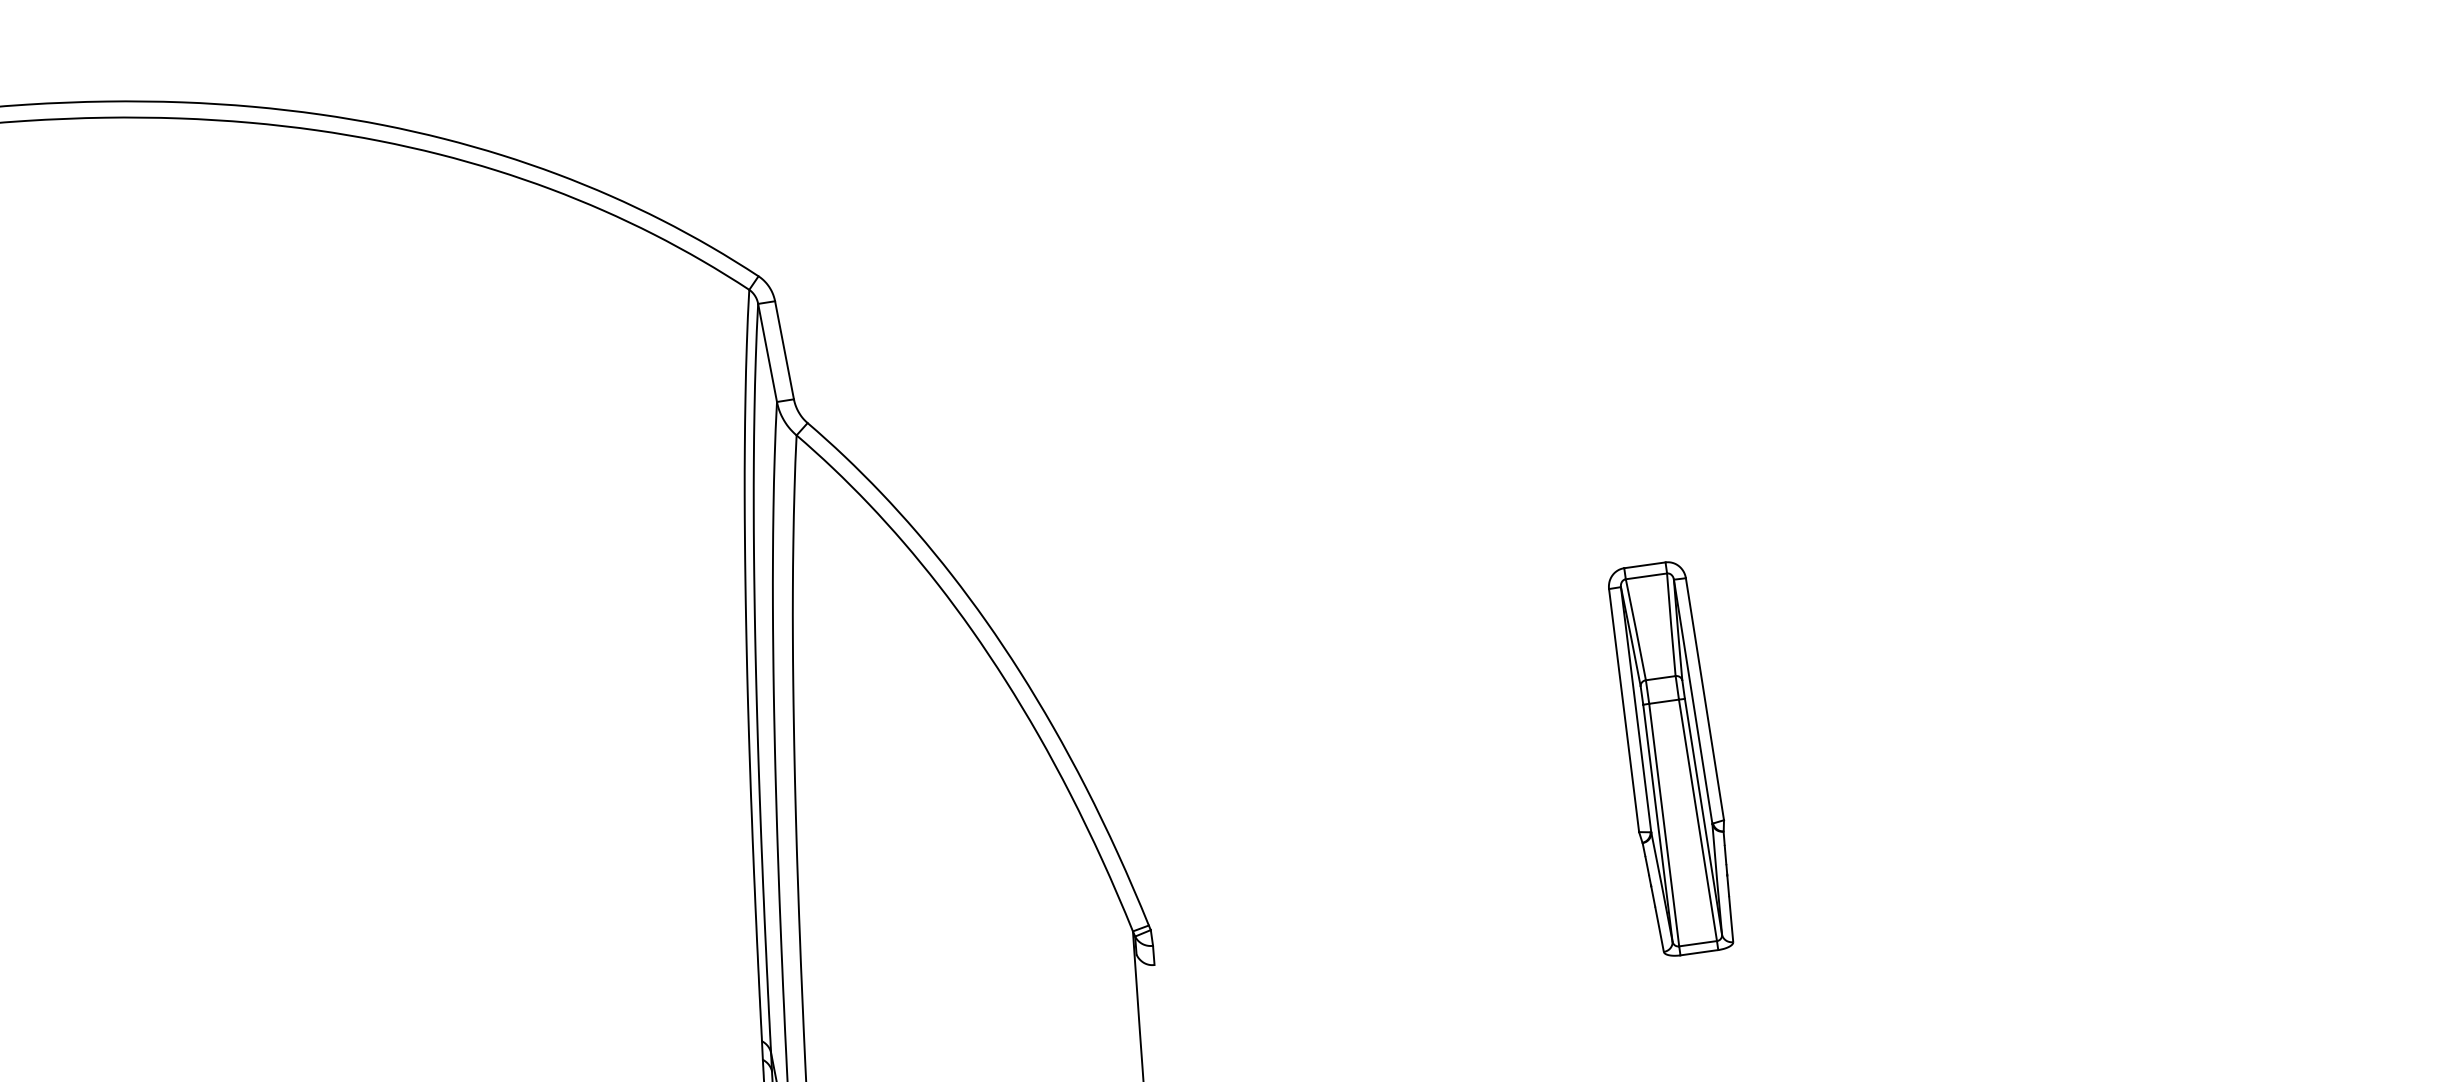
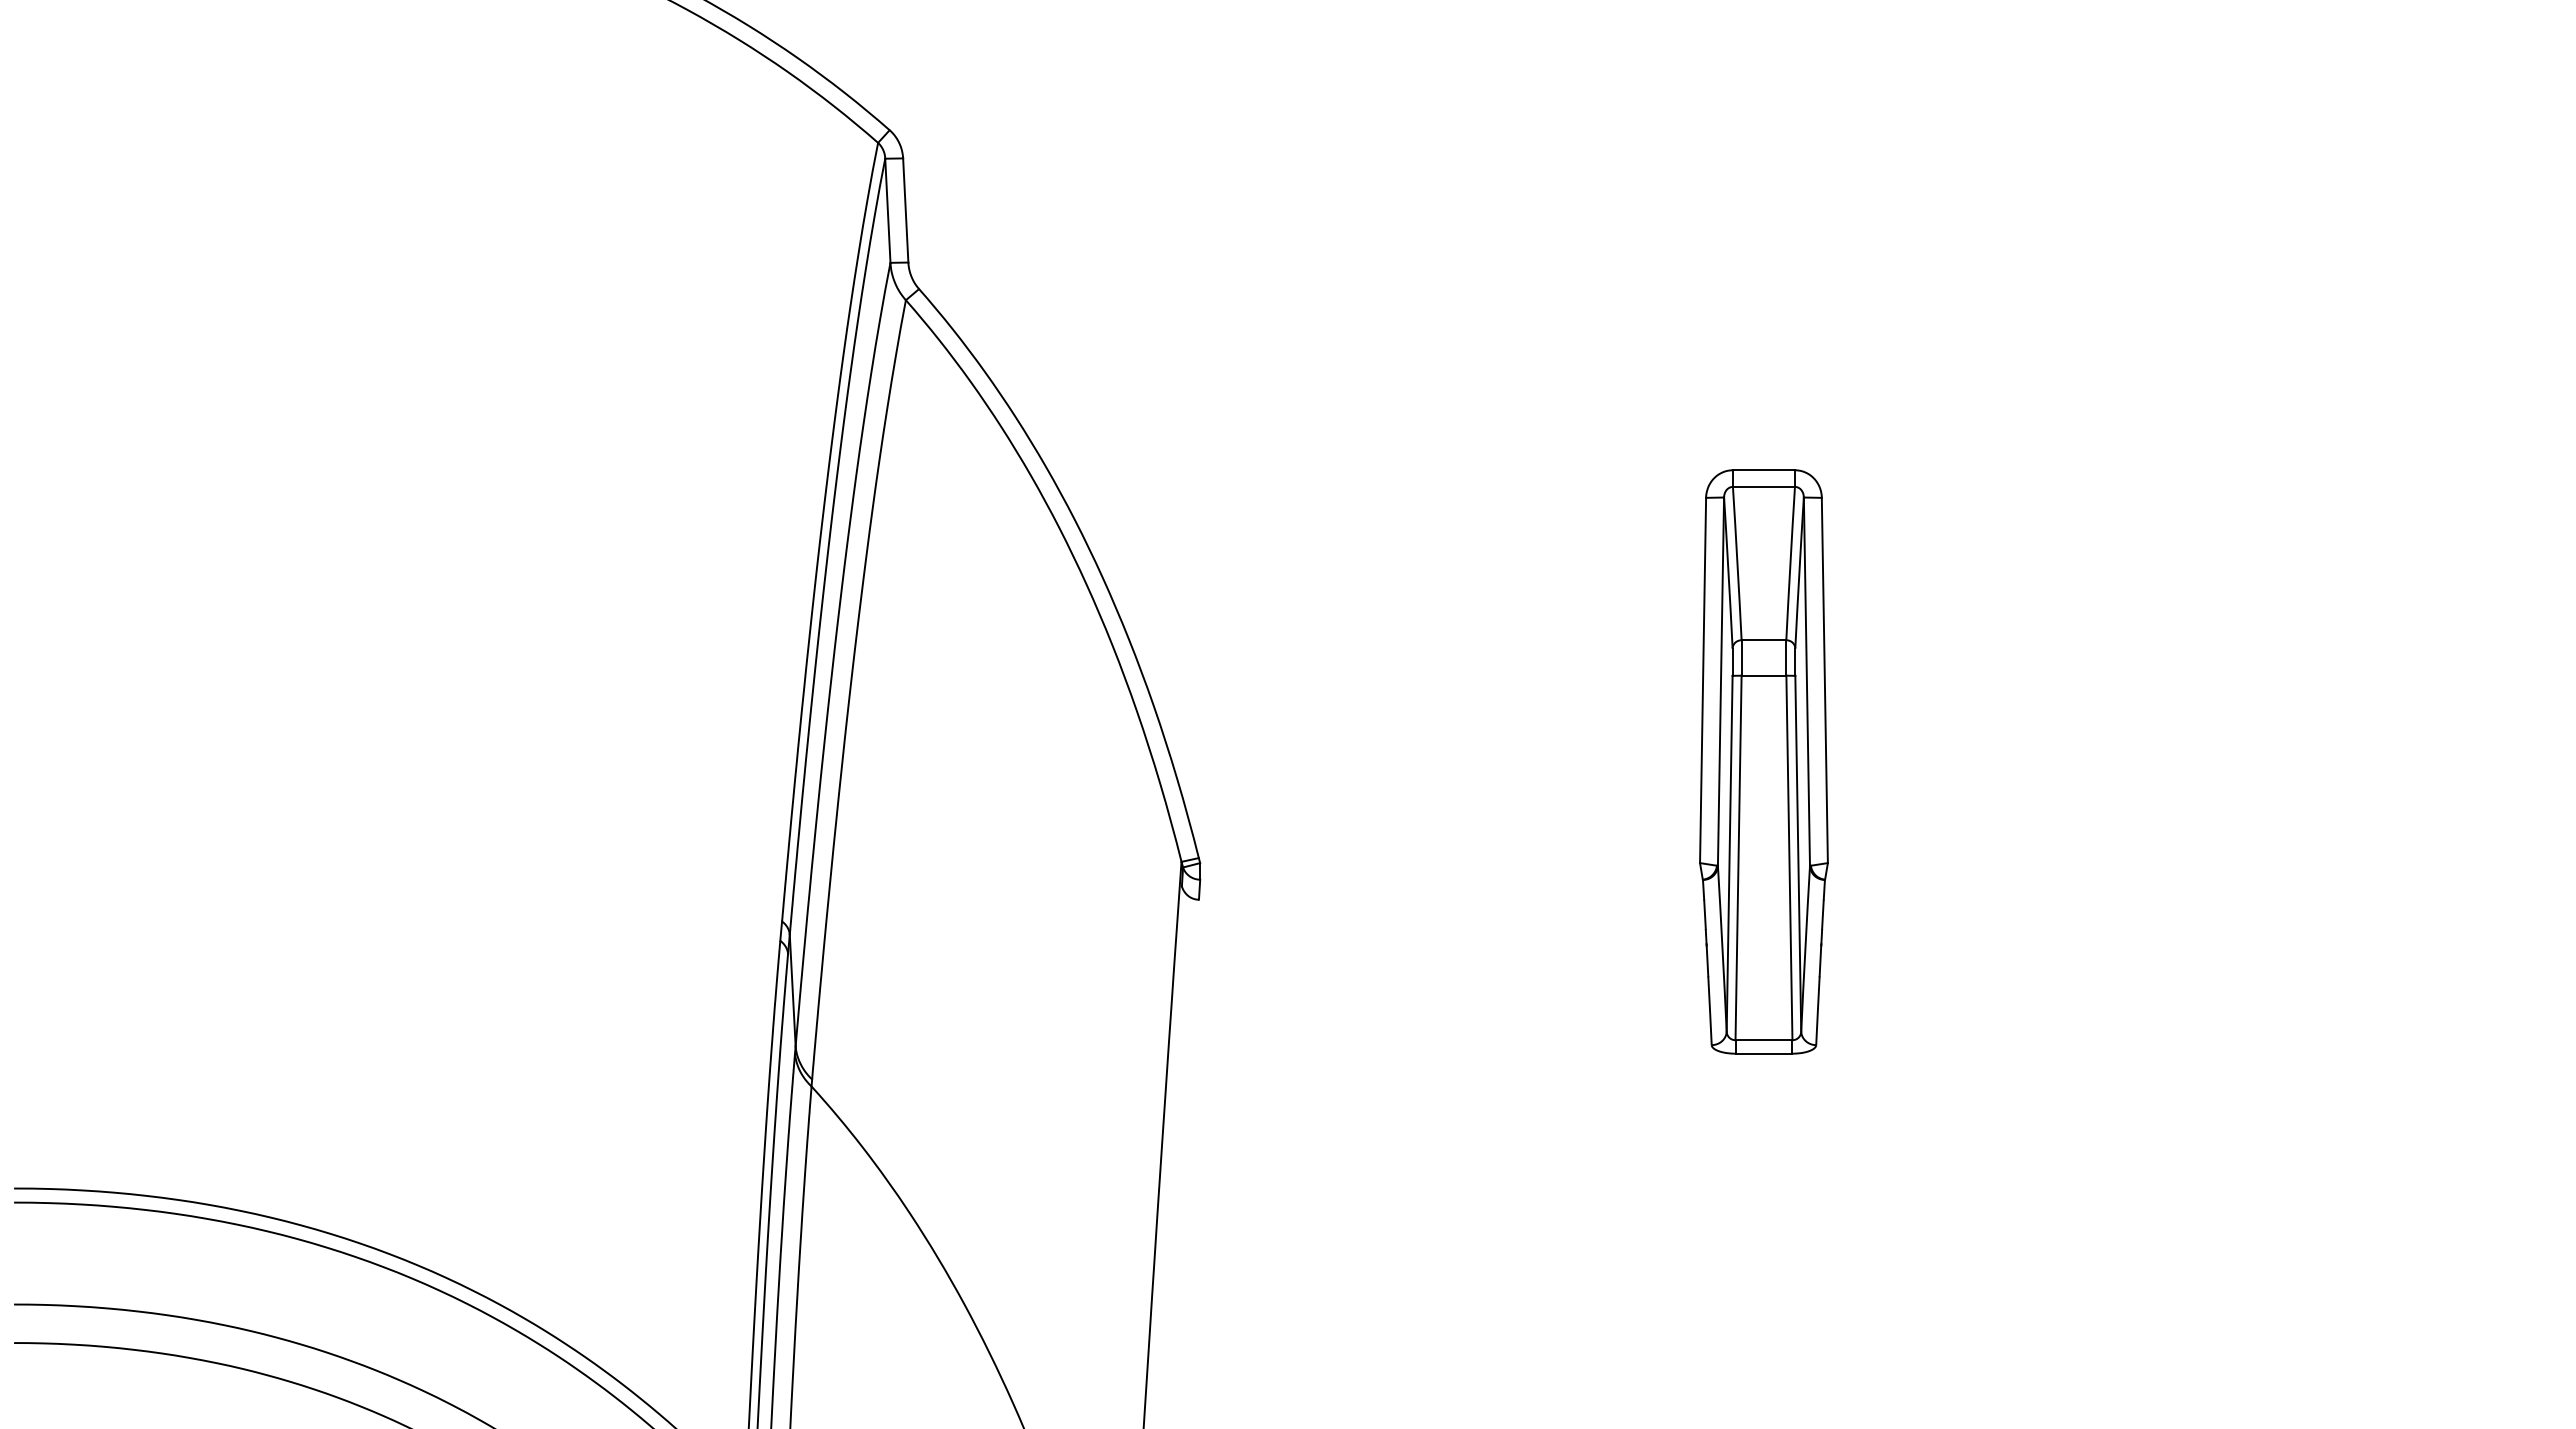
part: (1671, 758) -> (1763, 761), size x1.43

